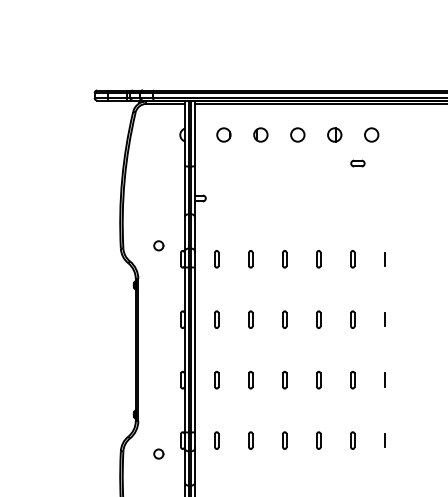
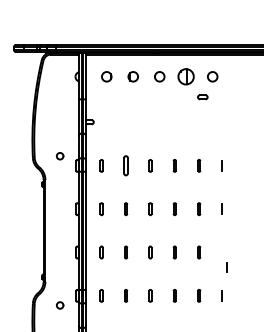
part: (334, 134) -> (186, 76), size x1.6
part: (250, 259) -> (125, 166), size x1.6
line: (384, 379) -> (226, 267), moved

